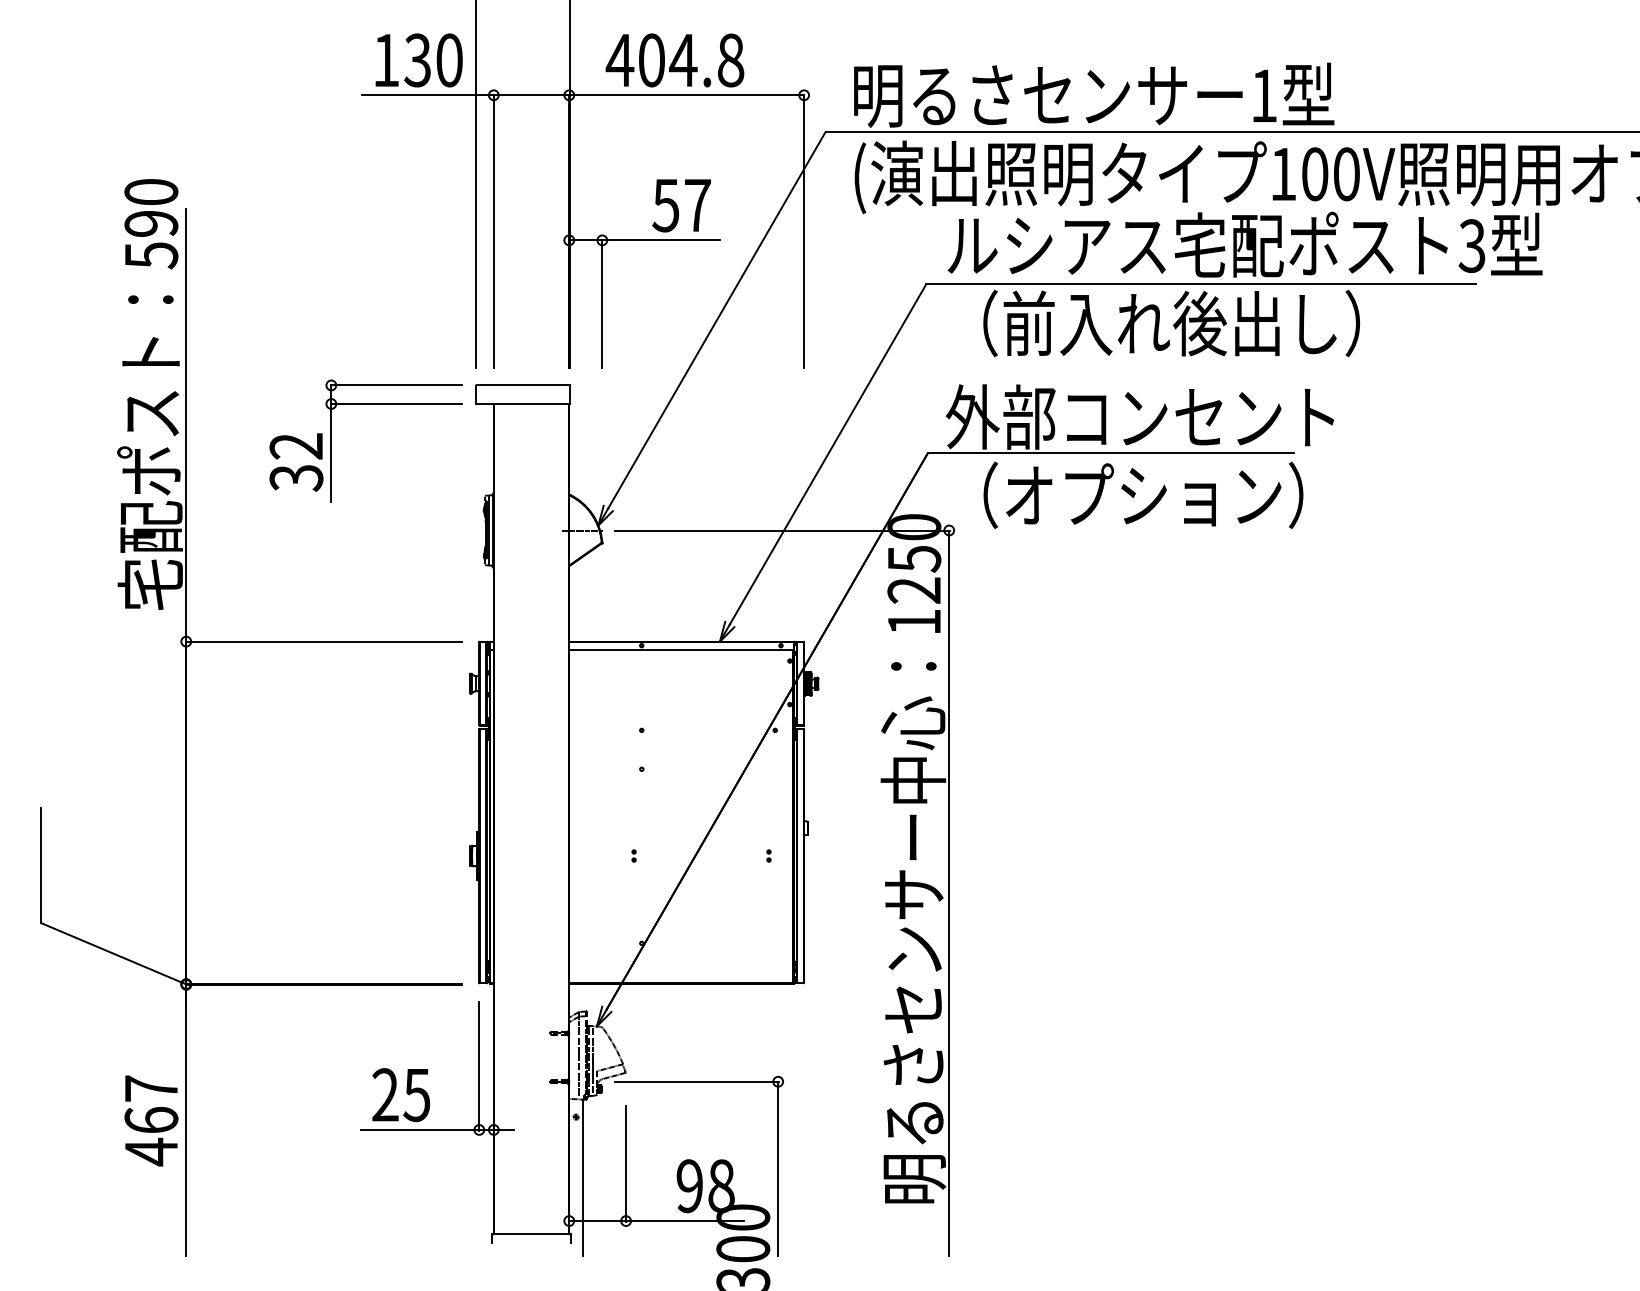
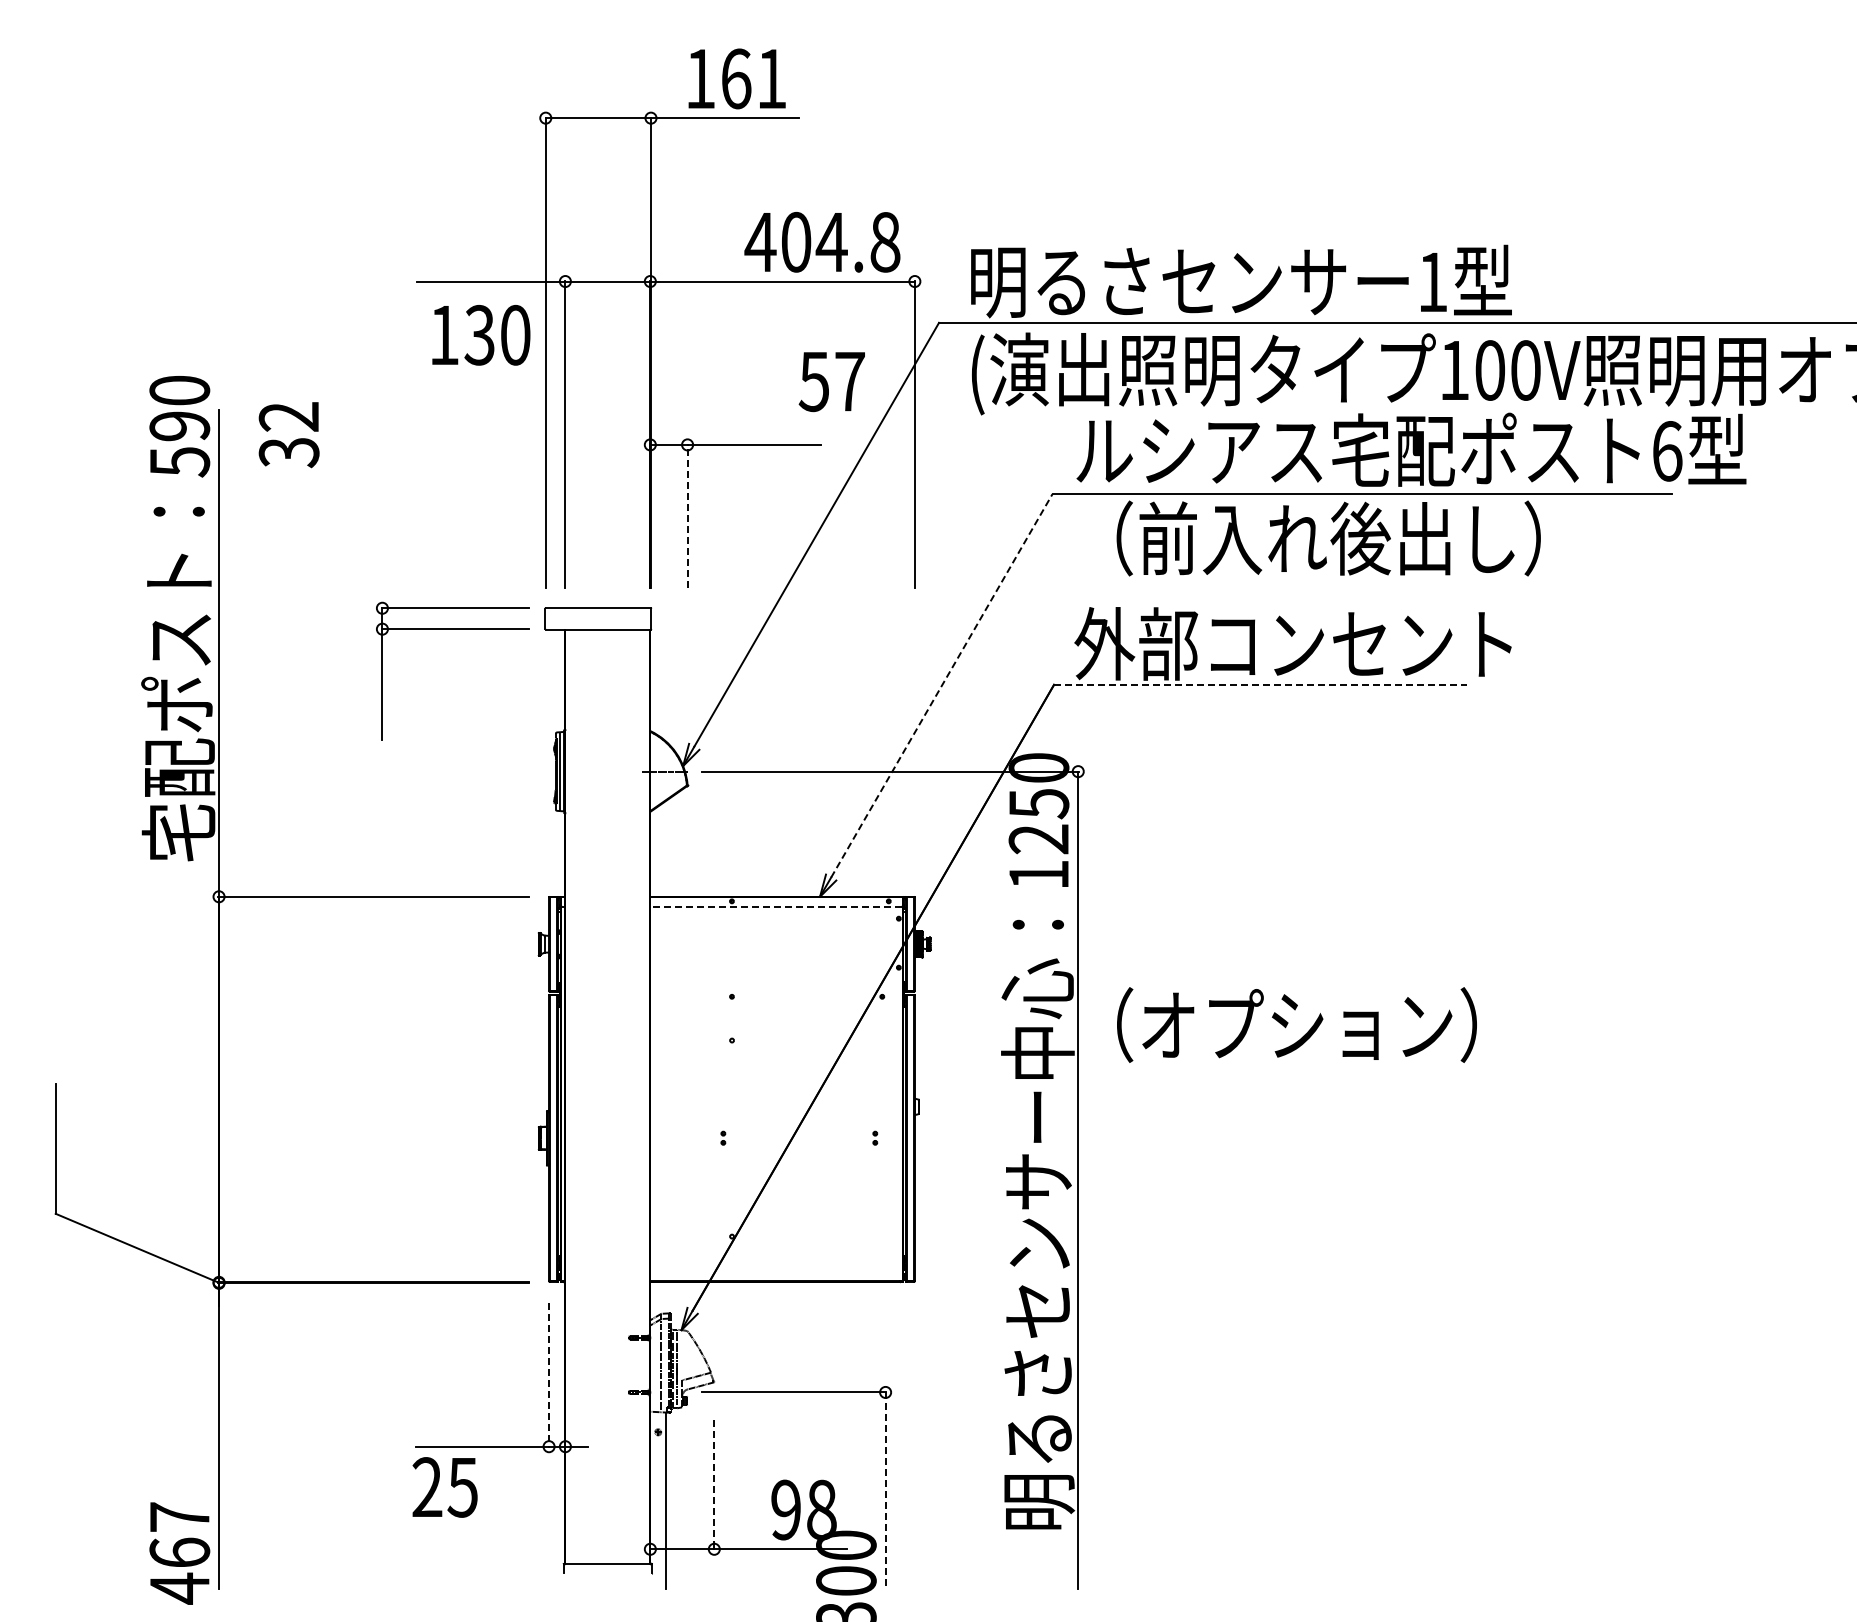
text: (419, 60) -> (481, 335), moved
text: (675, 60) -> (822, 242), moved
text: (681, 206) -> (831, 382), moved
text: (1471, 246) -> (1666, 451), 3 -> 6
line: (602, 303) -> (687, 515), solid -> dashed
line: (1111, 453) -> (1260, 684), solid -> dashed
line: (828, 454) -> (942, 685), solid -> dashed
text: (295, 462) -> (288, 435), moved
text: (1143, 494) -> (1296, 1024), moved
line: (681, 650) -> (776, 906), solid -> dashed
line: (479, 1066) -> (549, 1375), solid -> dashed
text: (400, 1095) -> (444, 1487), moved
text: (151, 1120) -> (179, 1553), moved
line: (626, 1164) -> (714, 1485), solid -> dashed
line: (778, 1168) -> (885, 1490), solid -> dashed

